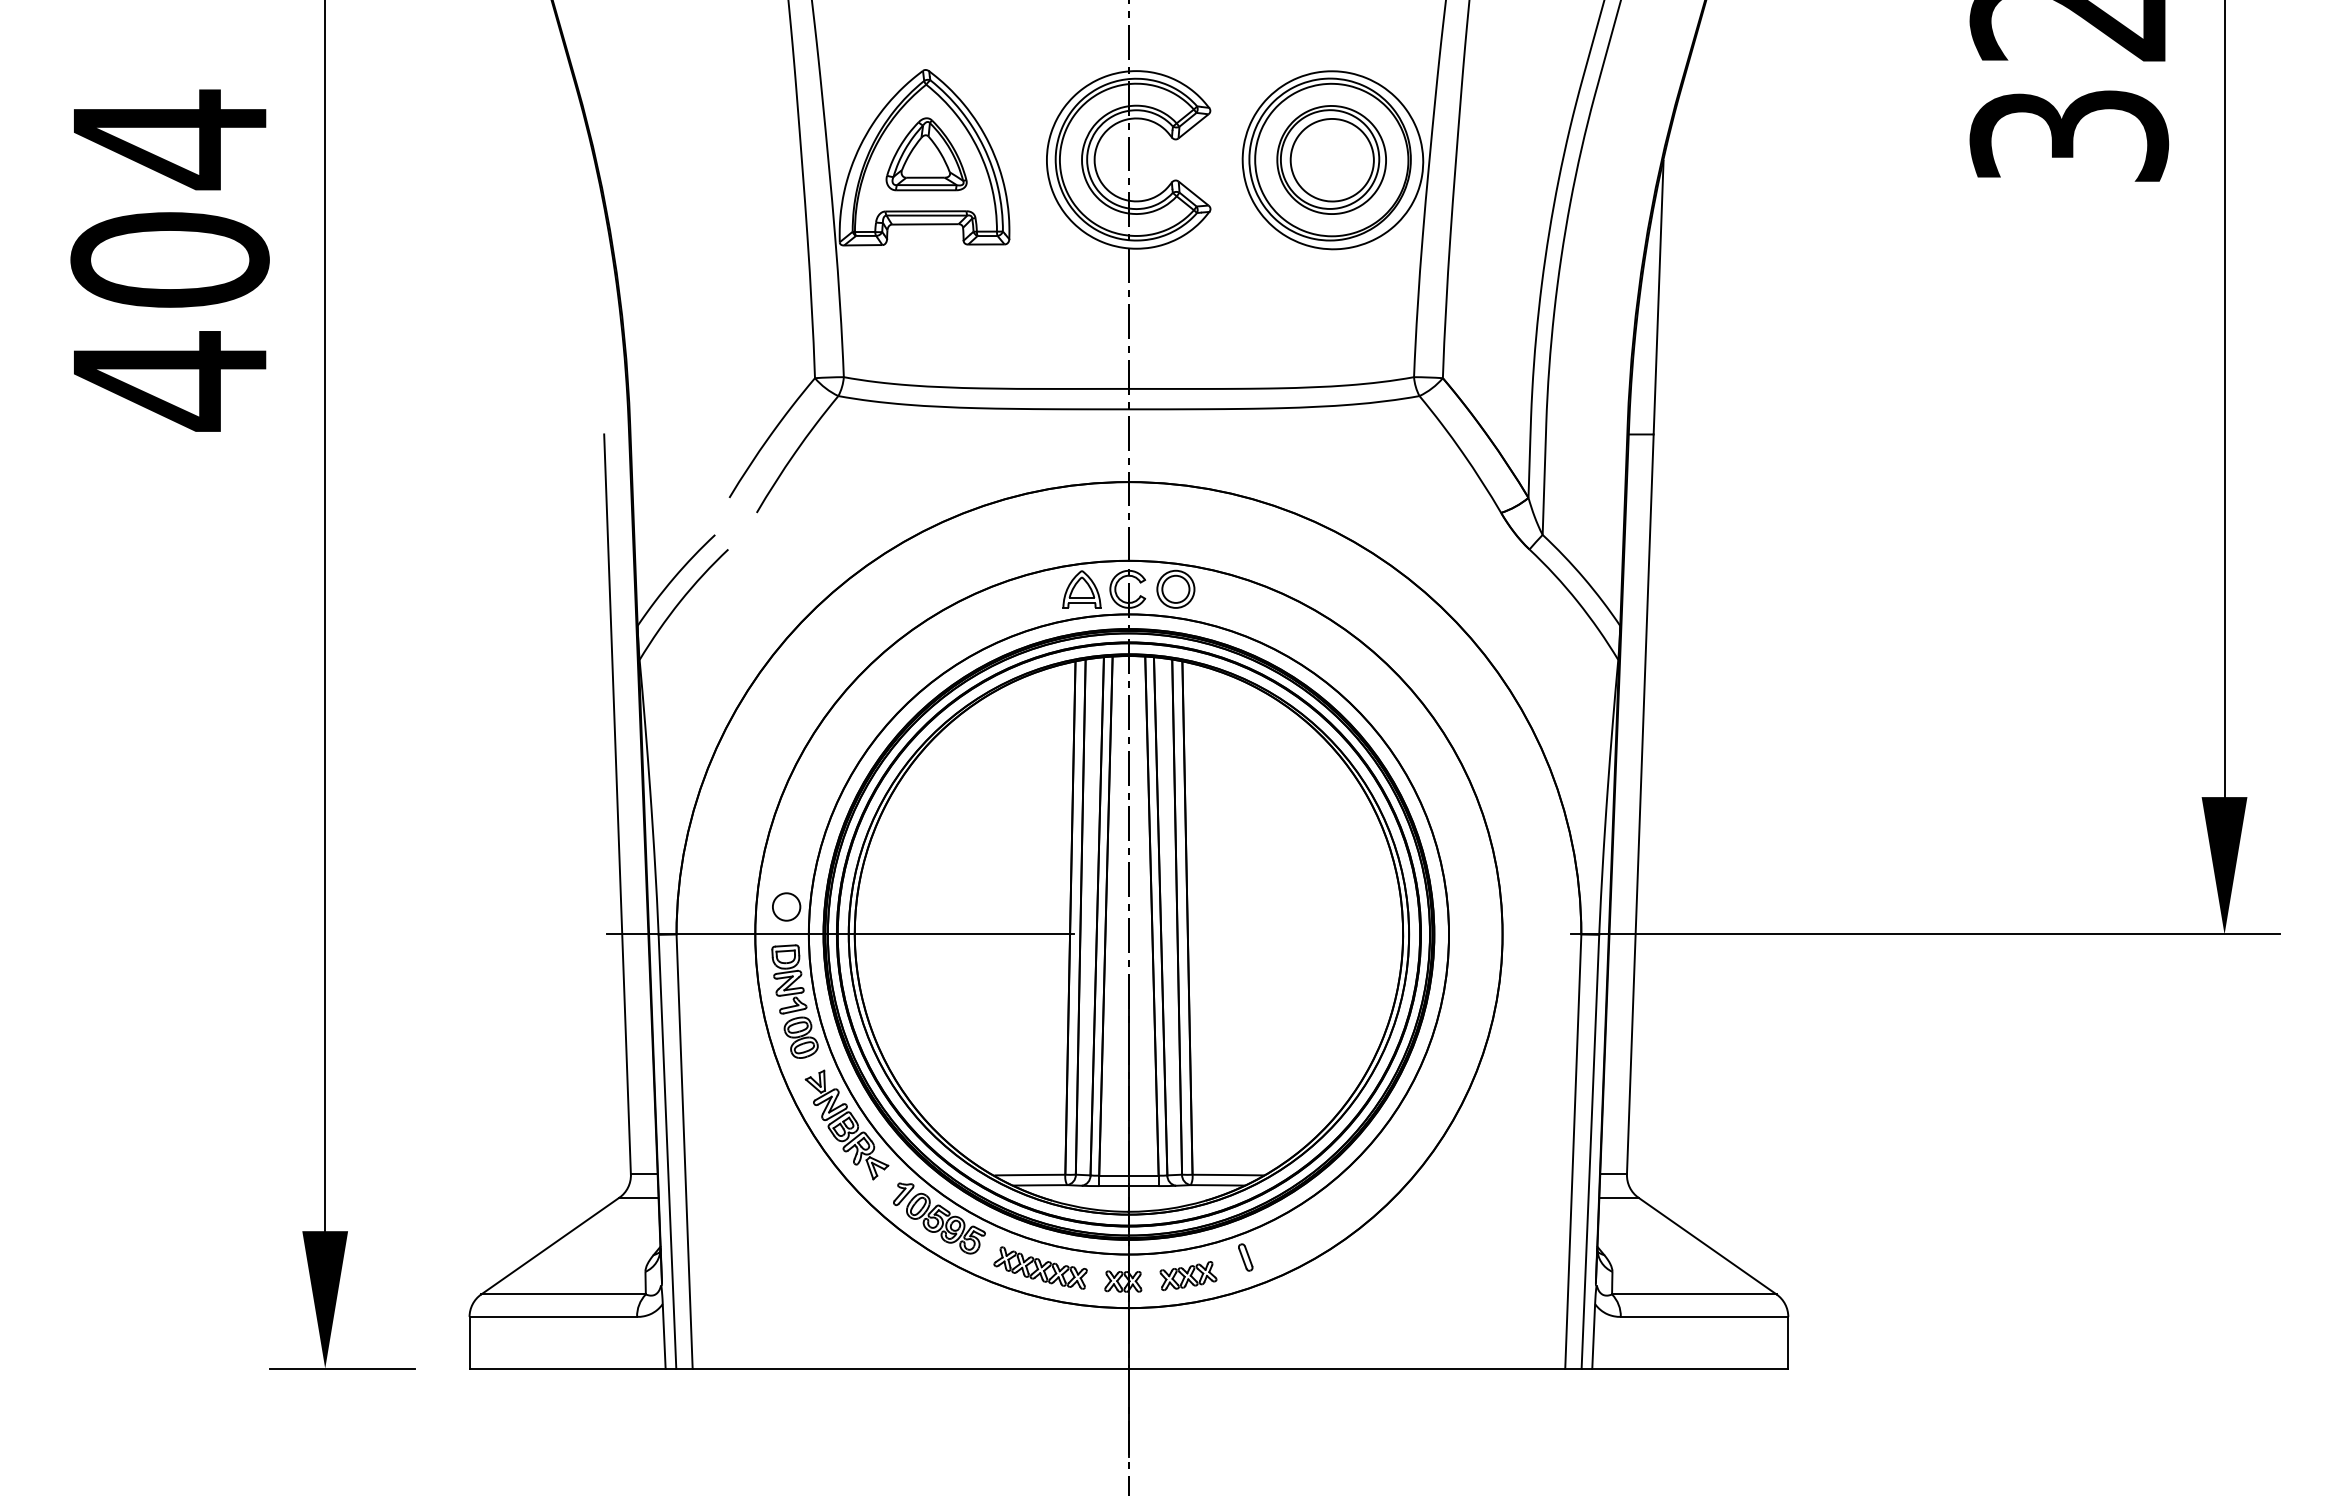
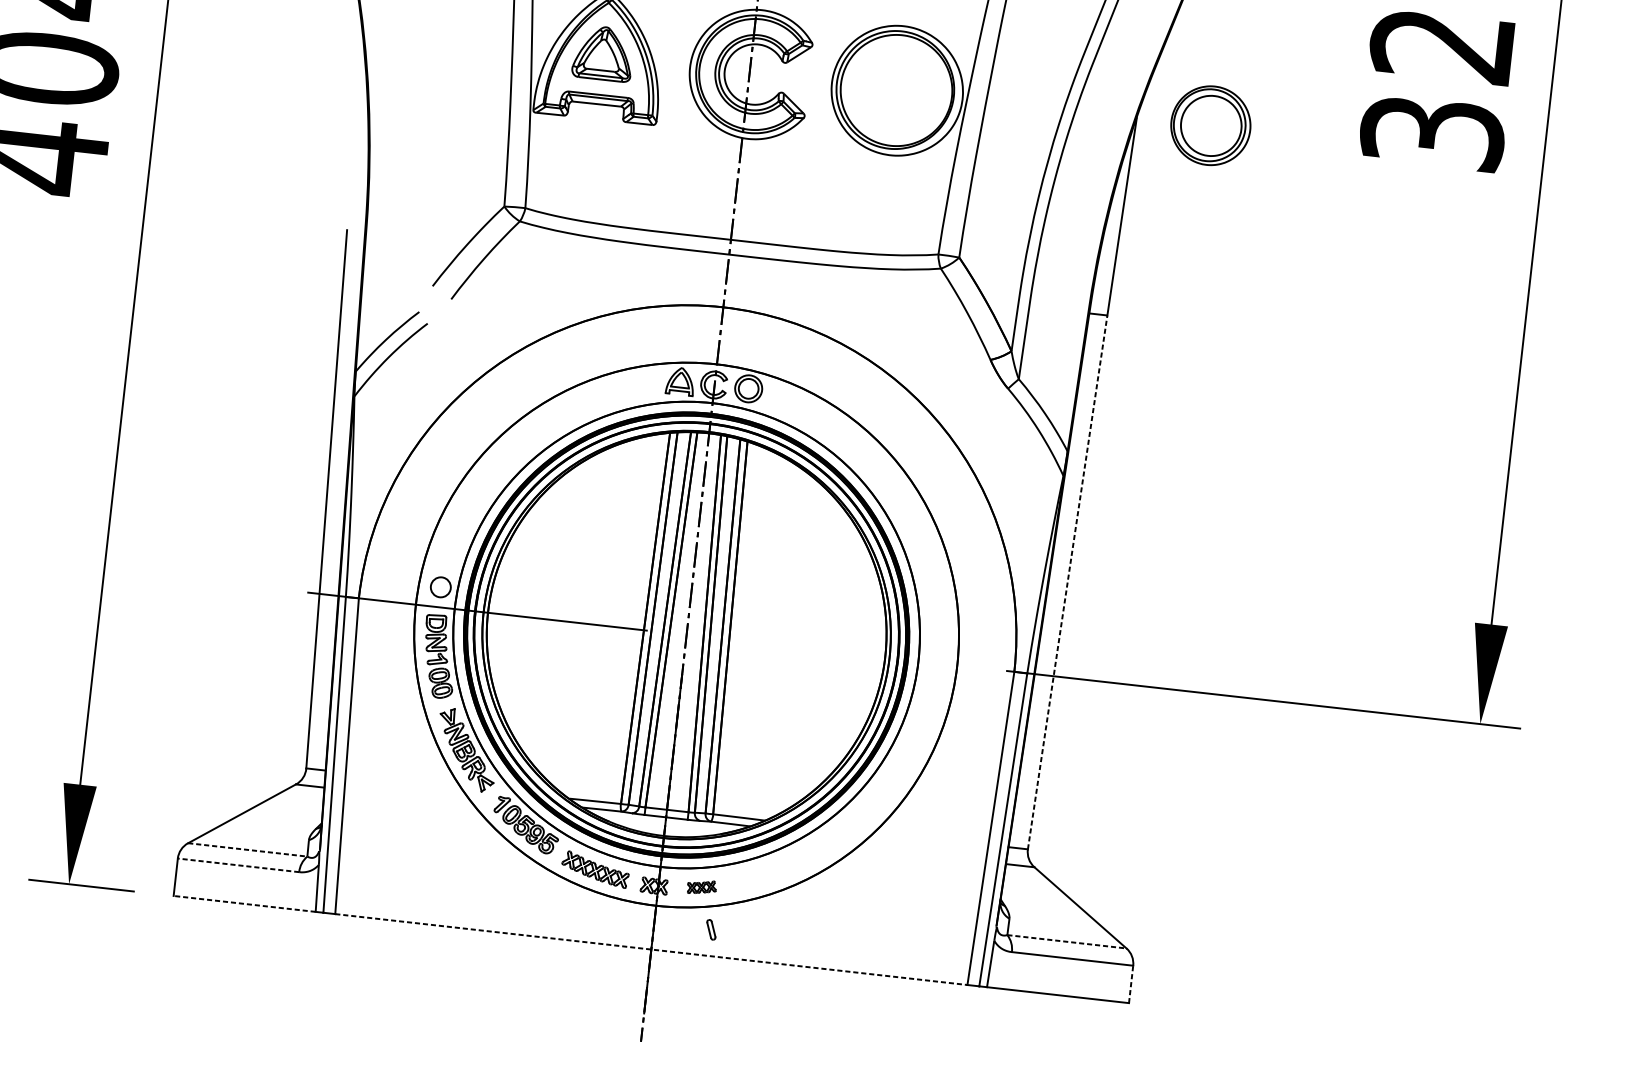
part: (1331, 159) -> (1210, 125), moved
line: (1640, 803) -> (1067, 581), solid -> dashed
part: (1245, 1257) -> (711, 929), moved
part: (1188, 1275) -> (702, 886), size x0.7
line: (564, 1294) -> (248, 850), solid -> dashed
line: (1694, 1294) -> (1067, 941), solid -> dashed
line: (553, 1316) -> (238, 865), solid -> dashed
line: (1788, 1342) -> (1131, 984), solid -> dashed
line: (567, 1368) -> (244, 903), solid -> dashed
line: (1129, 1368) -> (651, 949), solid -> dashed

